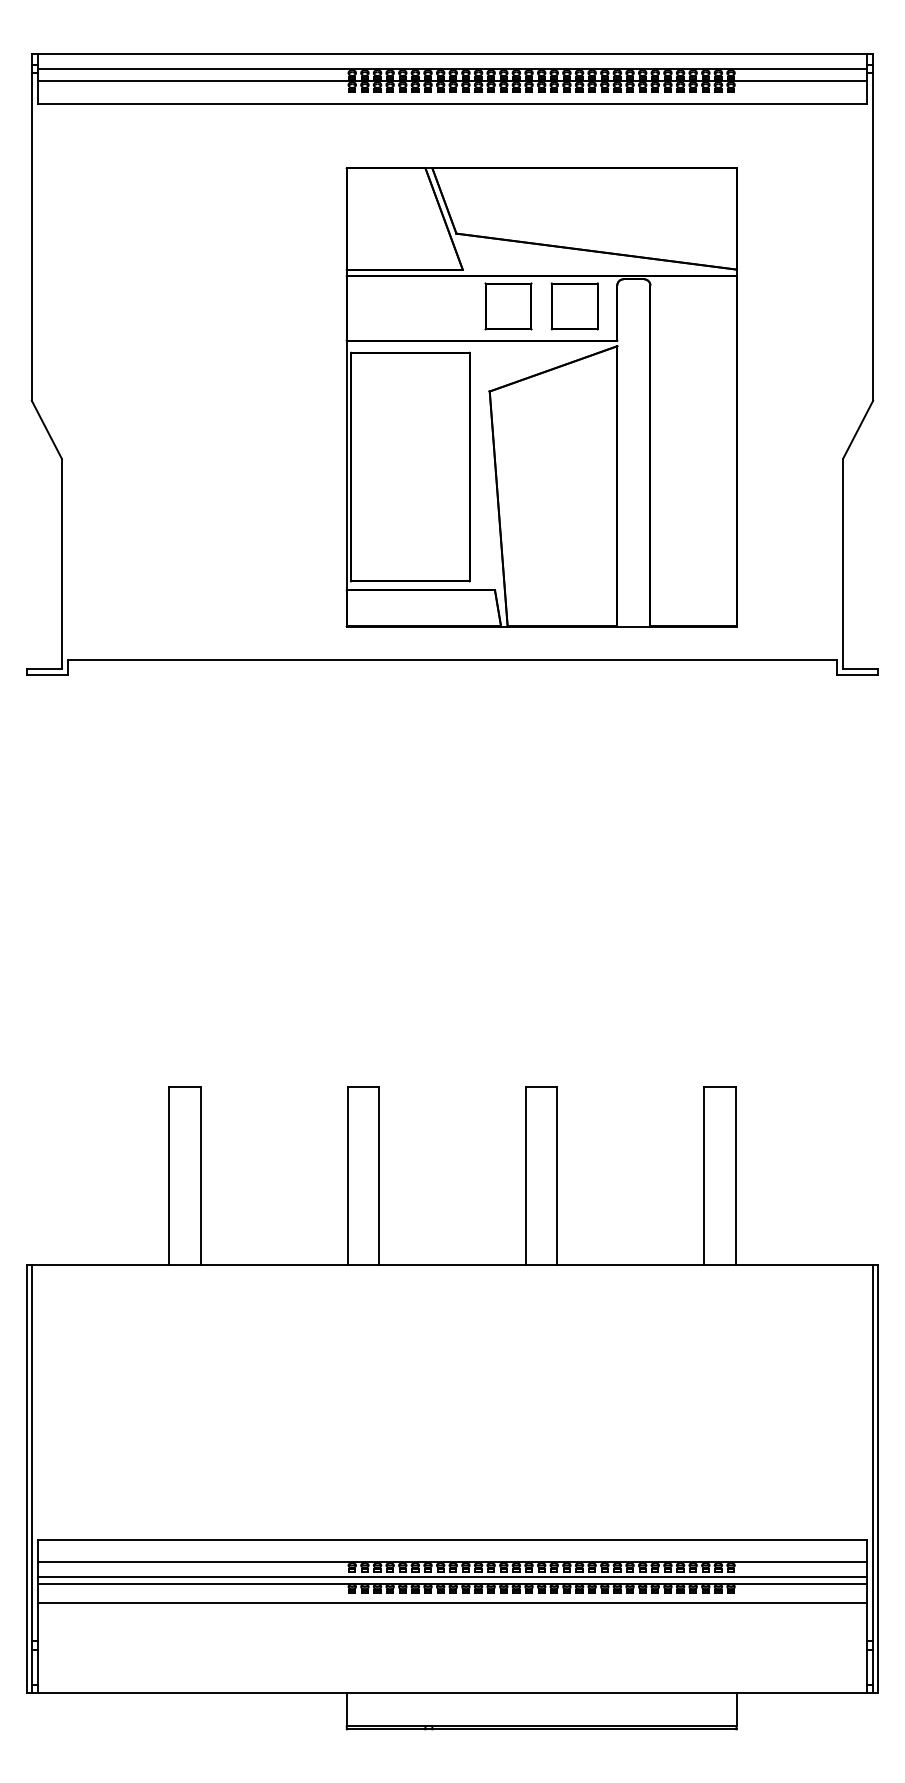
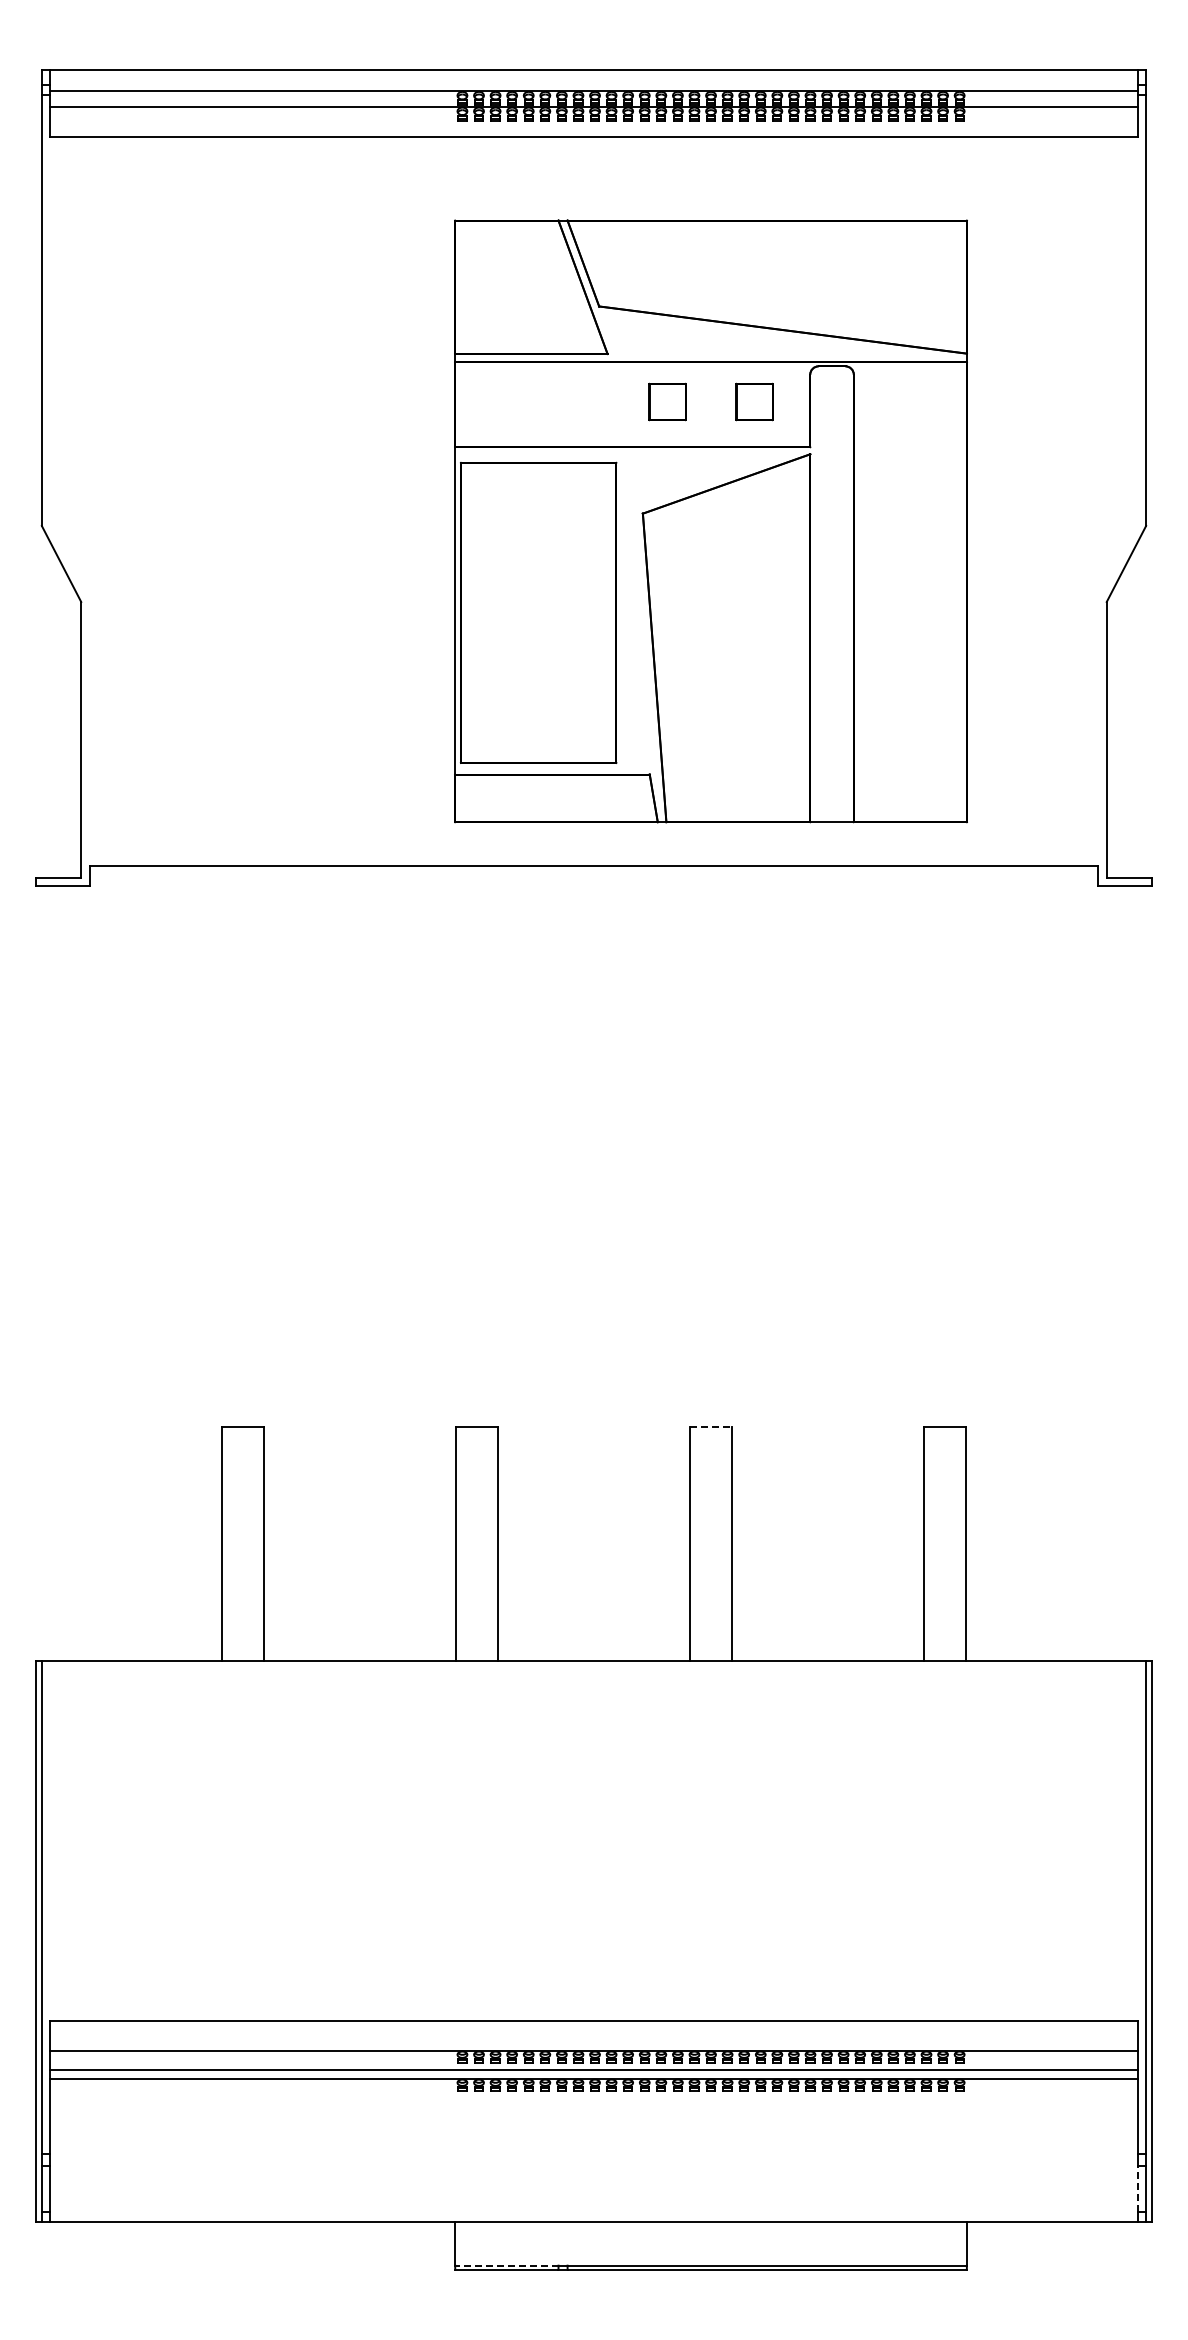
part: (508, 306) -> (667, 401), size x0.6
part: (574, 306) -> (754, 401), size x0.6
line: (542, 1086) -> (711, 1426), solid -> dashed
line: (452, 1603) -> (593, 2104), removed
line: (866, 1668) -> (1137, 2189), solid -> dashed
line: (385, 1726) -> (506, 2265), solid -> dashed

